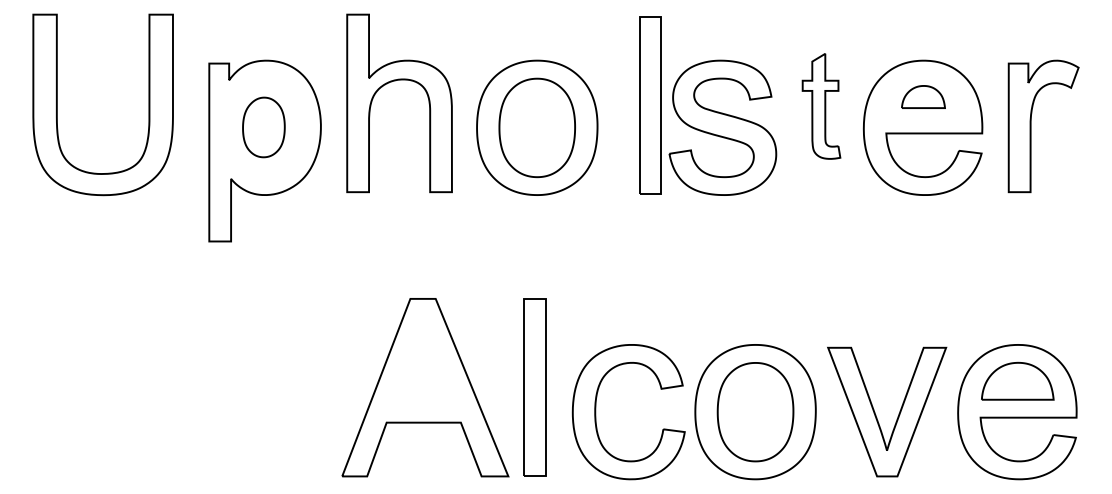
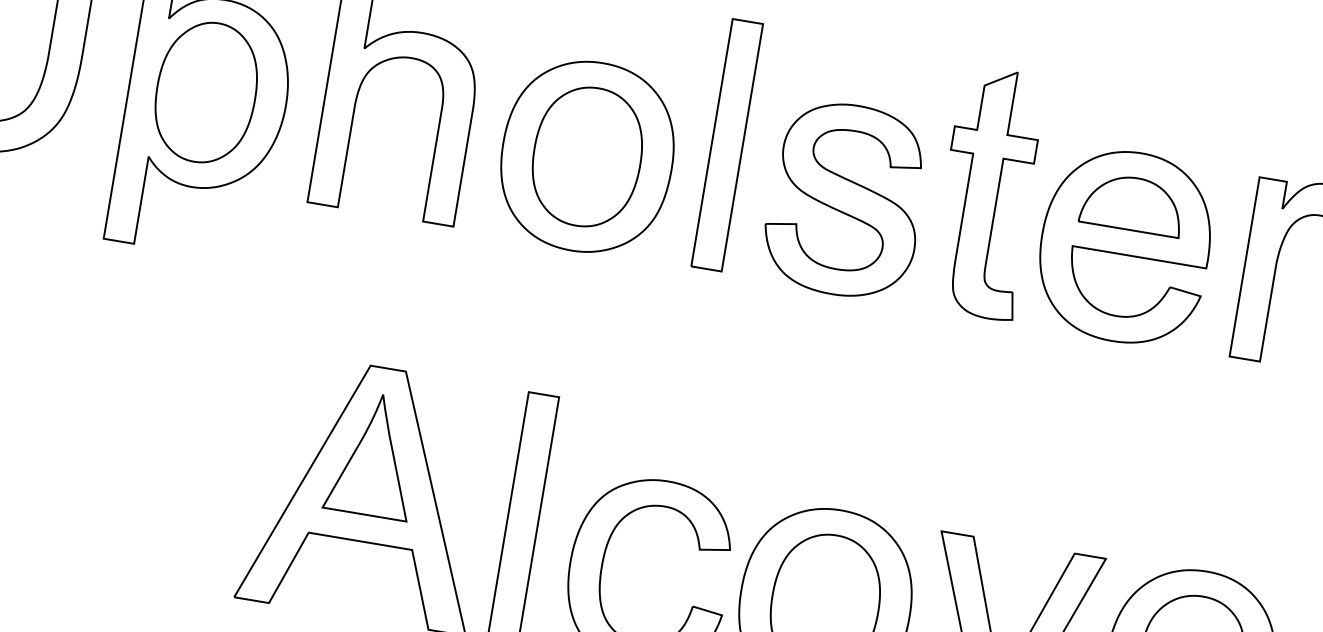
part: (923, 96) -> (1133, 203), size x1.67
part: (650, 105) -> (727, 145), moved
part: (821, 106) -> (988, 193), size x1.67
part: (263, 127) -> (205, 92), size x1.67
part: (423, 360) -> (374, 454), added

